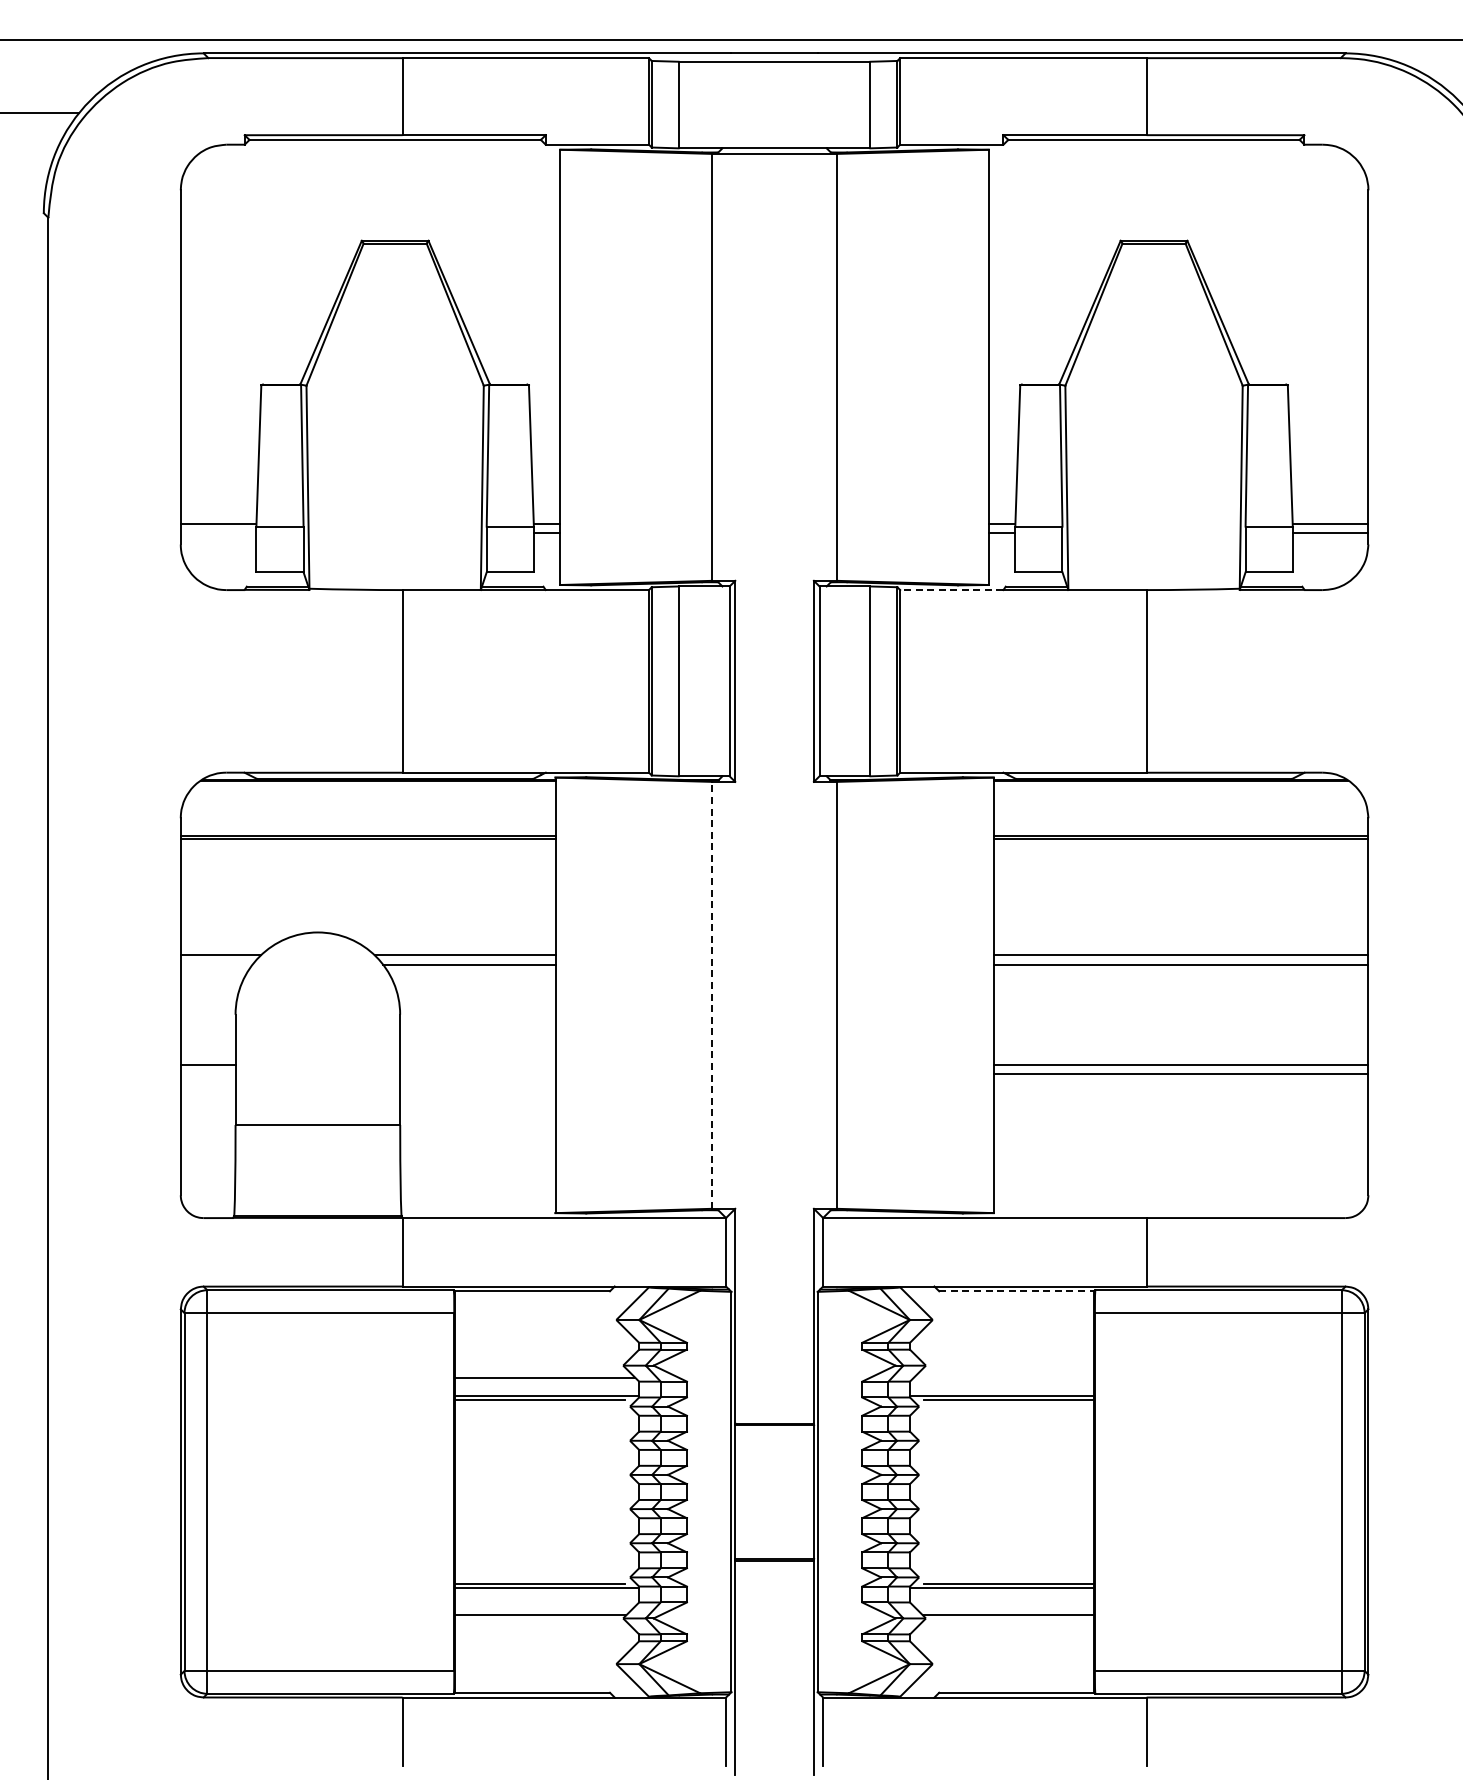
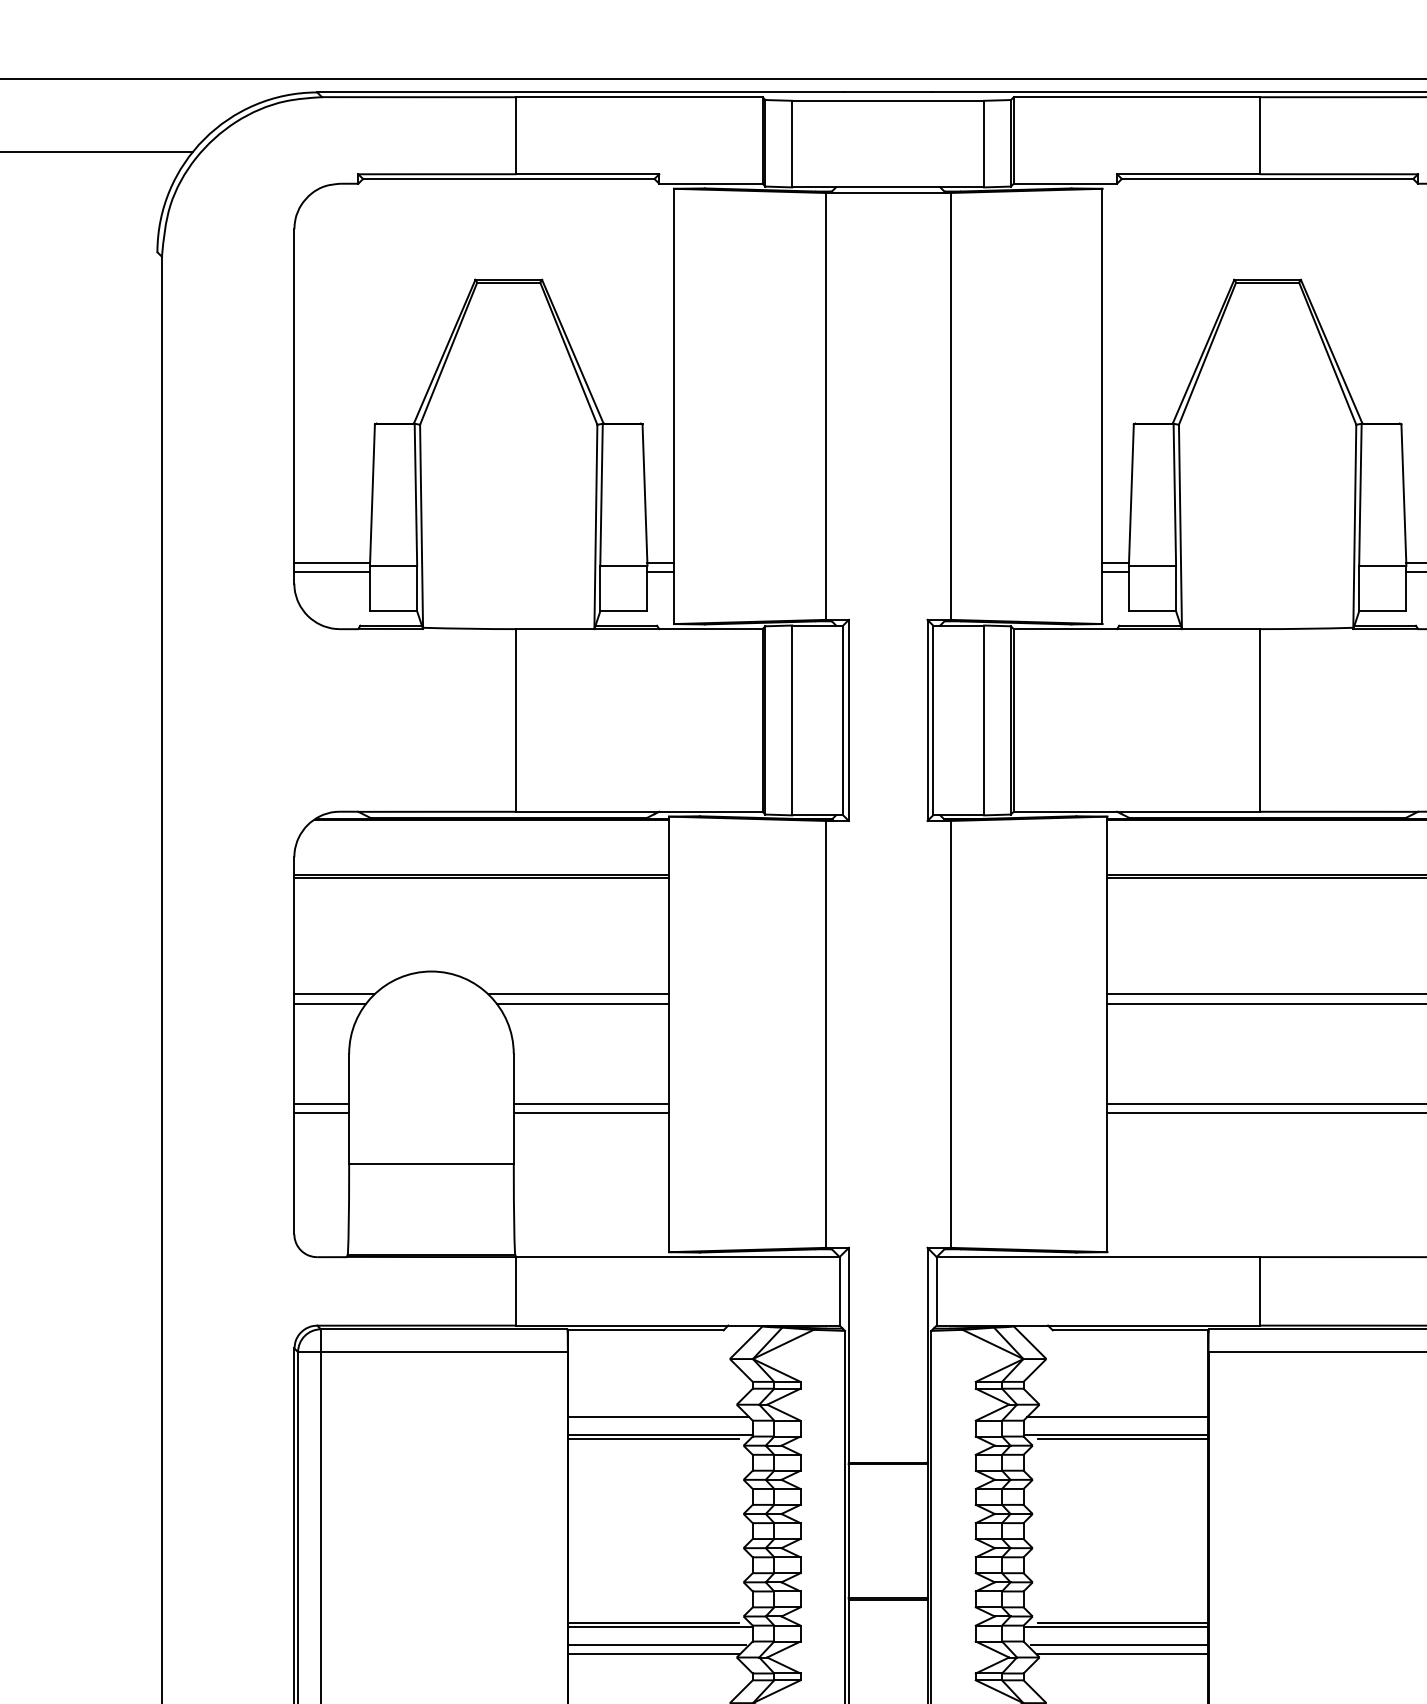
line: (218, 532) -> (332, 571), added
line: (951, 590) -> (1065, 629), dashed -> solid
line: (216, 964) -> (330, 1003), added
line: (712, 994) -> (826, 1033), dashed -> solid
line: (477, 1065) -> (591, 1104), added
line: (207, 1074) -> (321, 1113), added
line: (477, 1074) -> (591, 1113), added
line: (1016, 1291) -> (1130, 1330), dashed -> solid
line: (1003, 1377) -> (1117, 1416), added
line: (543, 1606) -> (657, 1645), added
line: (1005, 1606) -> (1119, 1645), added

